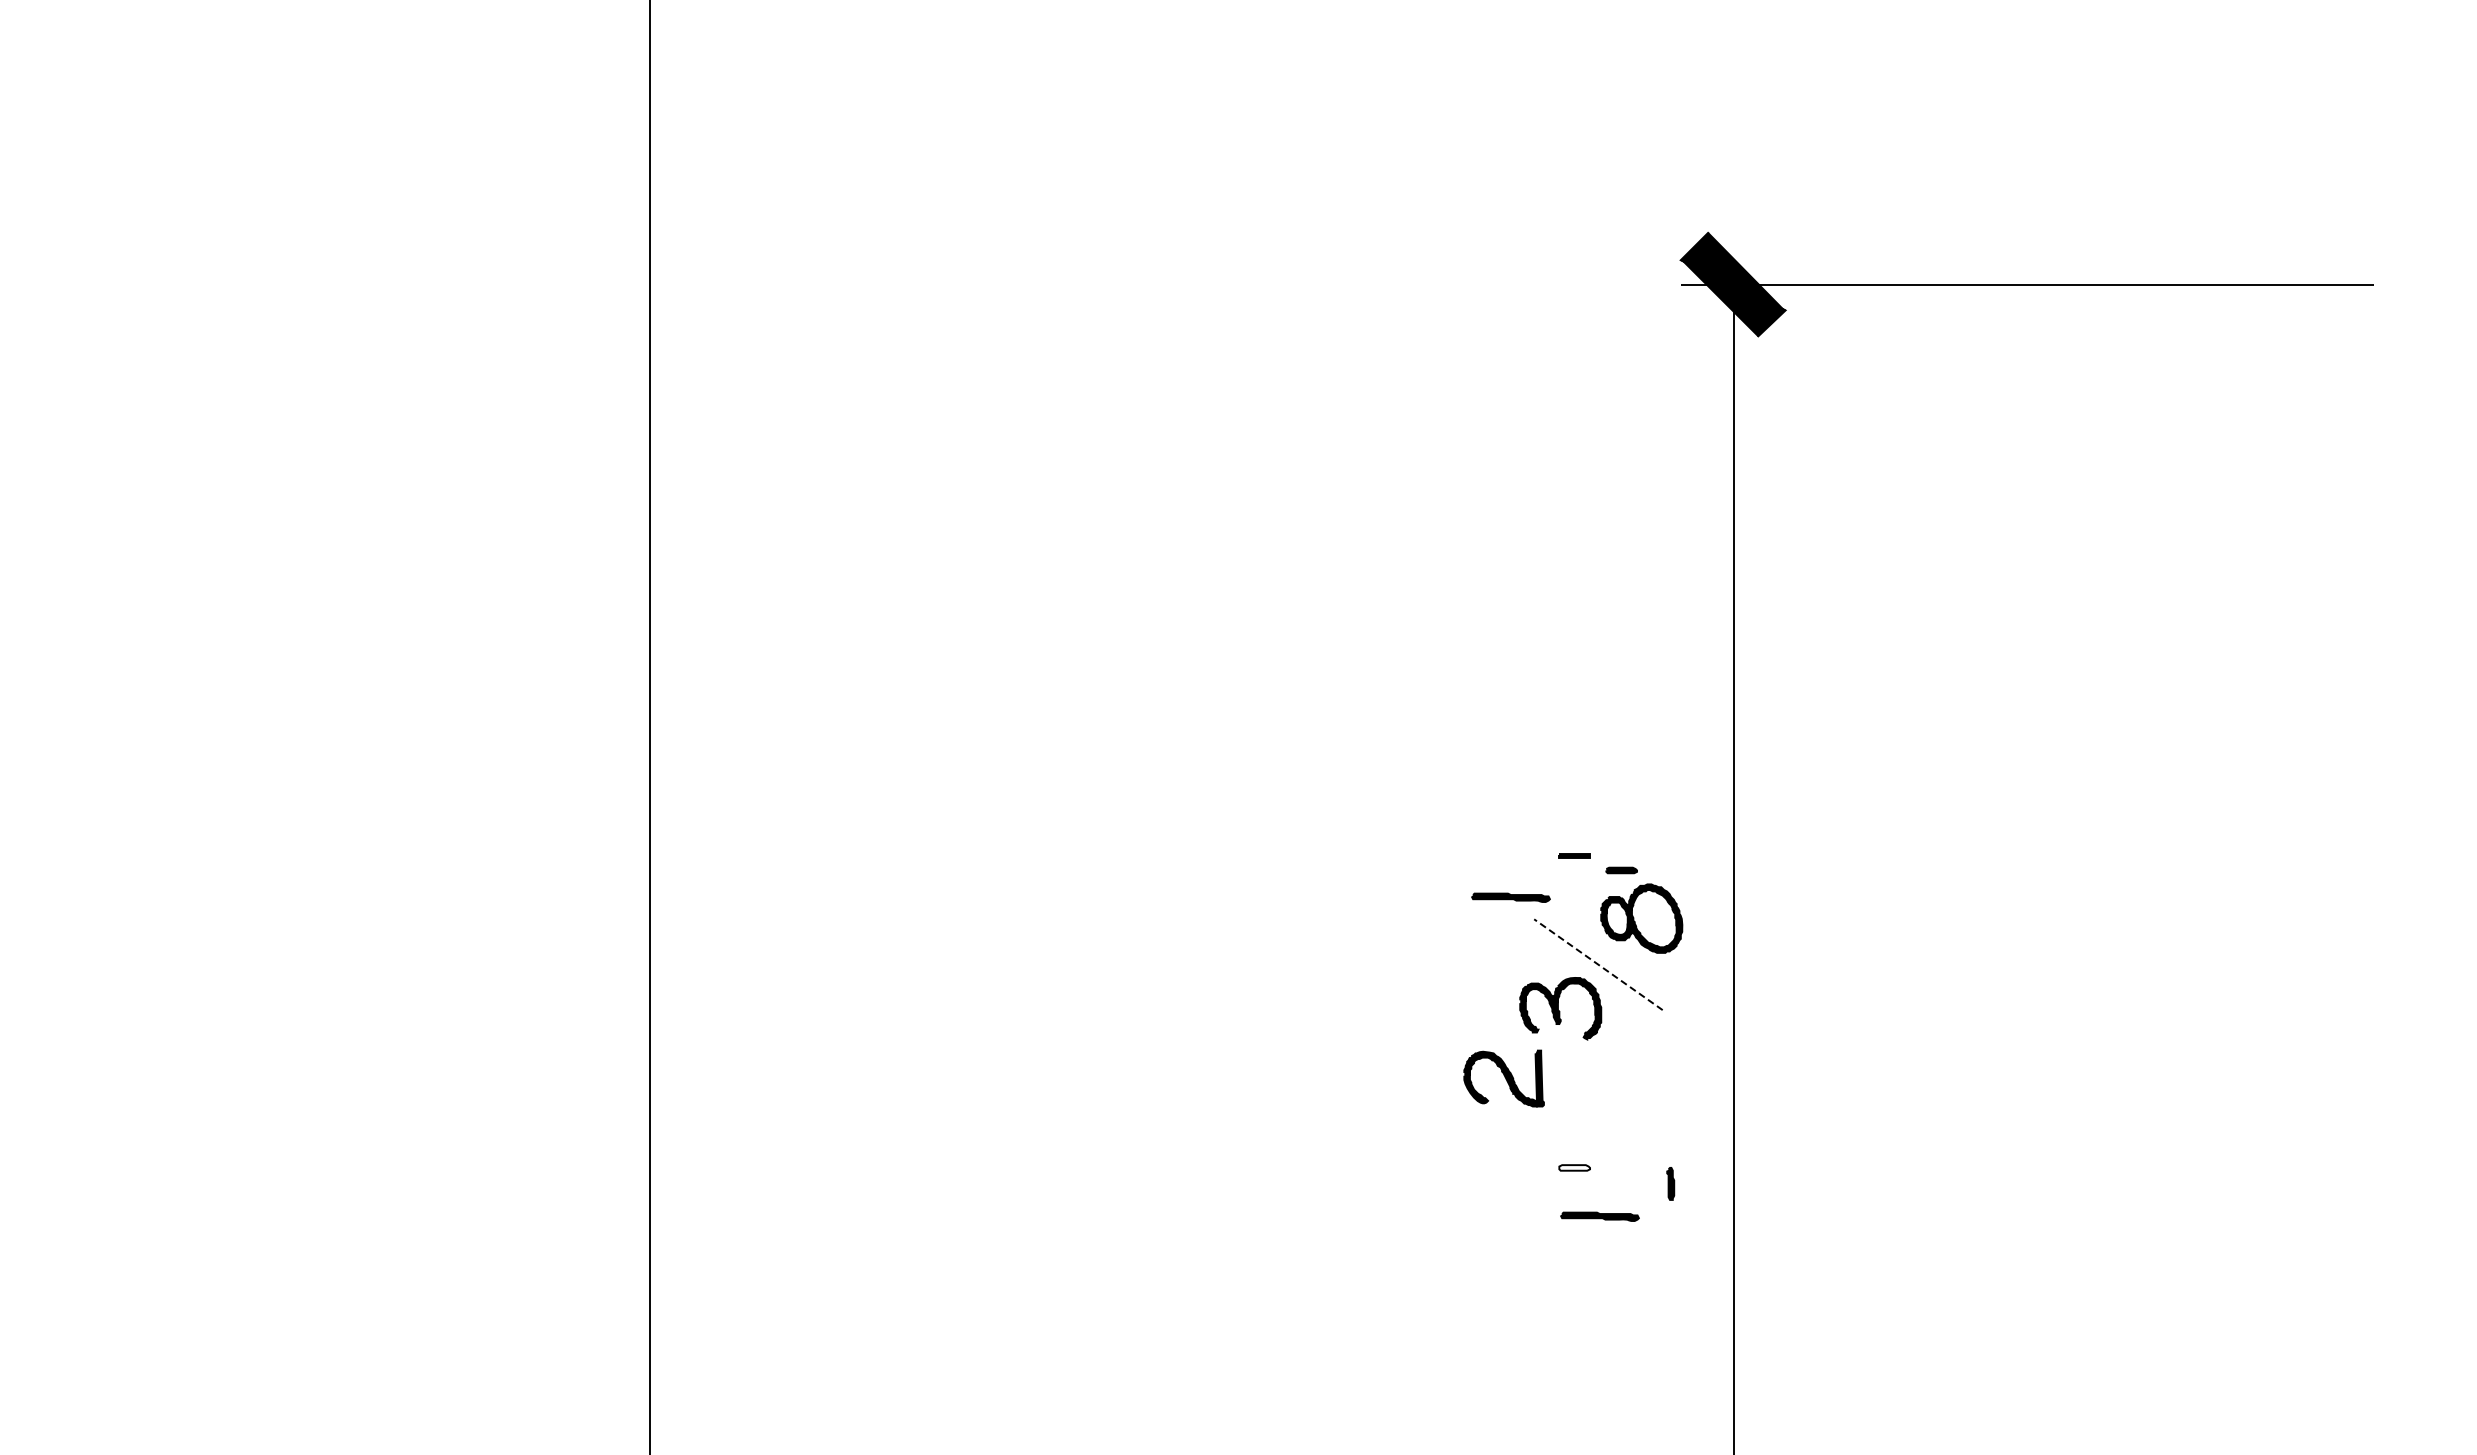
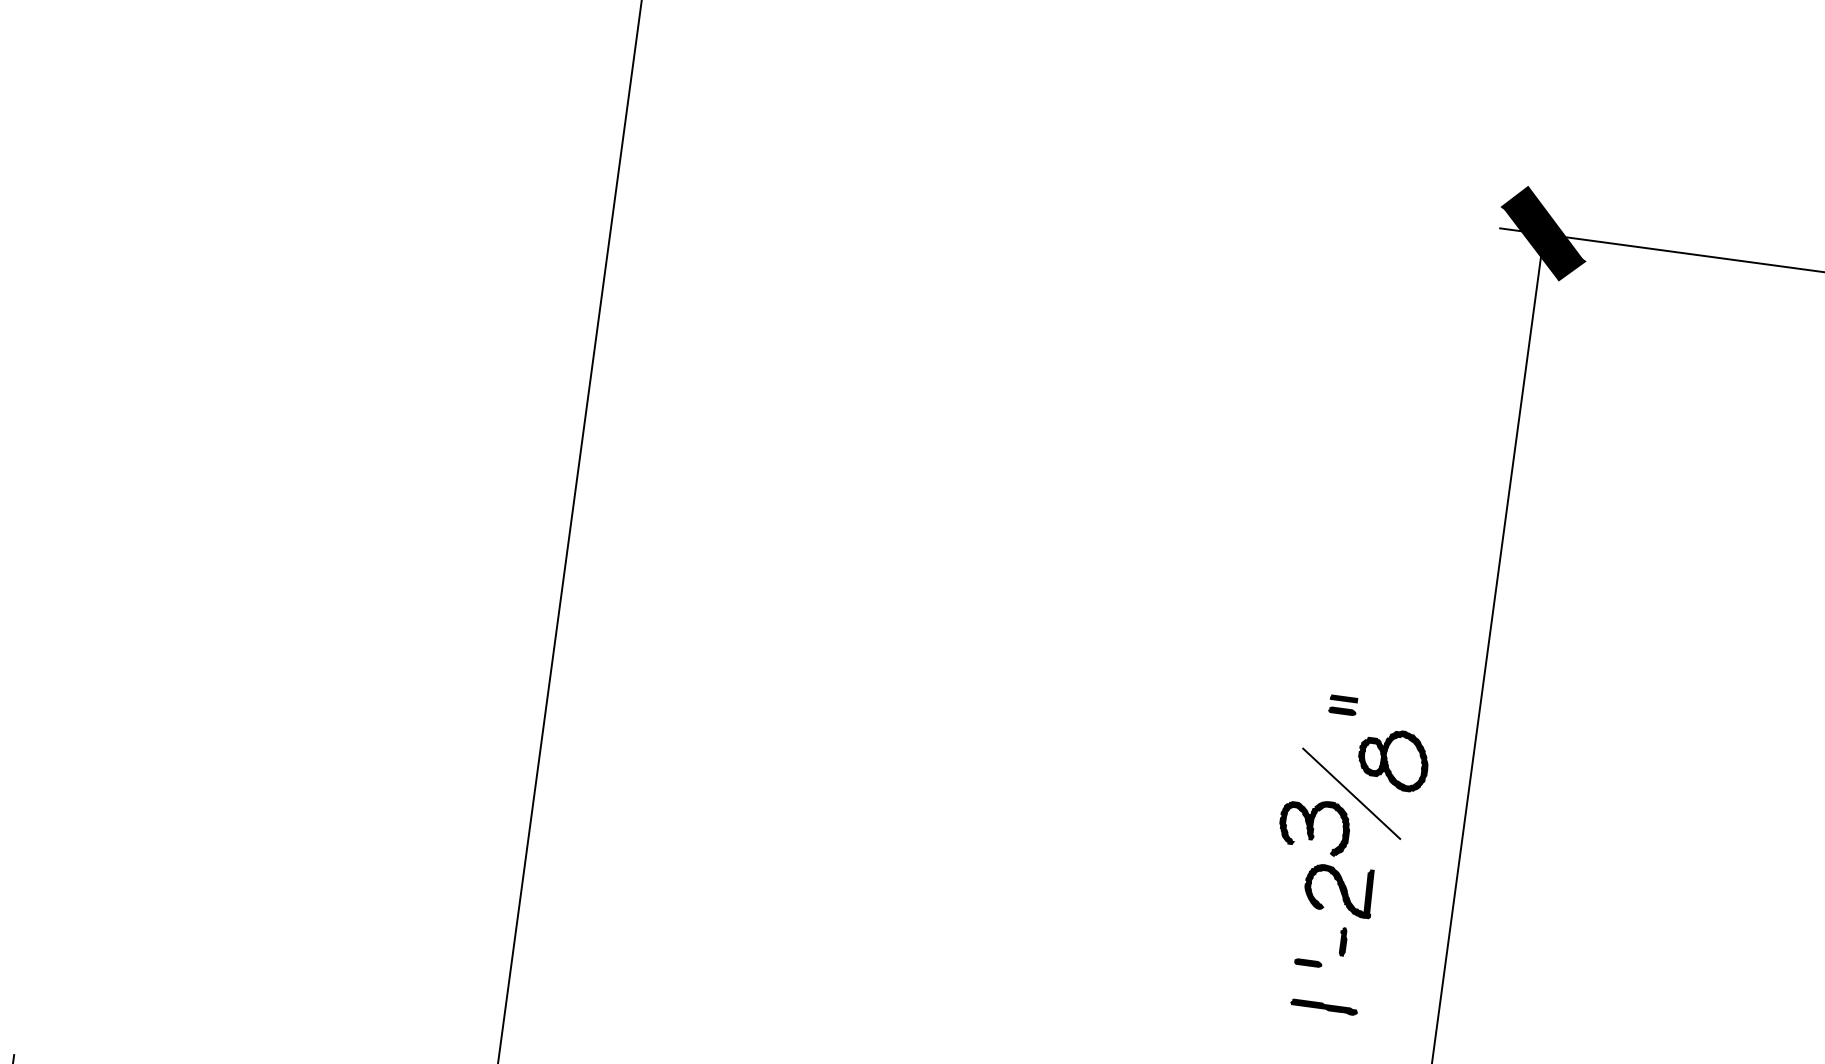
part: (1621, 870) -> (1342, 711), moved
part: (1510, 897) -> (1284, 726), removed
line: (1598, 964) -> (1351, 793), dashed -> solid
part: (1503, 1078) -> (1338, 890), moved
fill: (1574, 1167) -> (1308, 962), added
part: (1670, 1183) -> (1342, 941), moved

